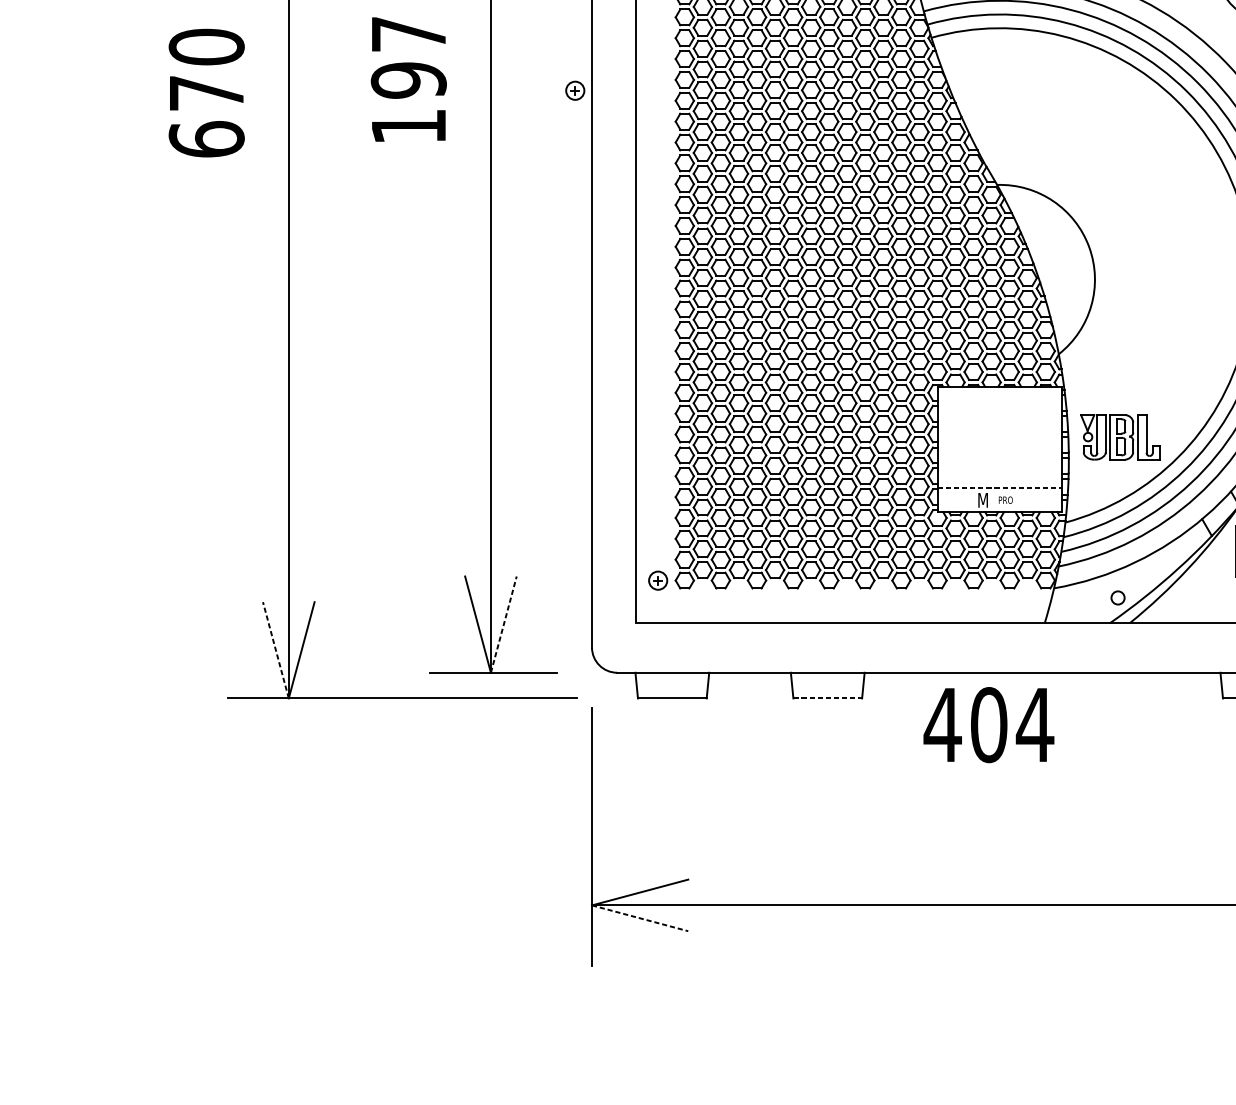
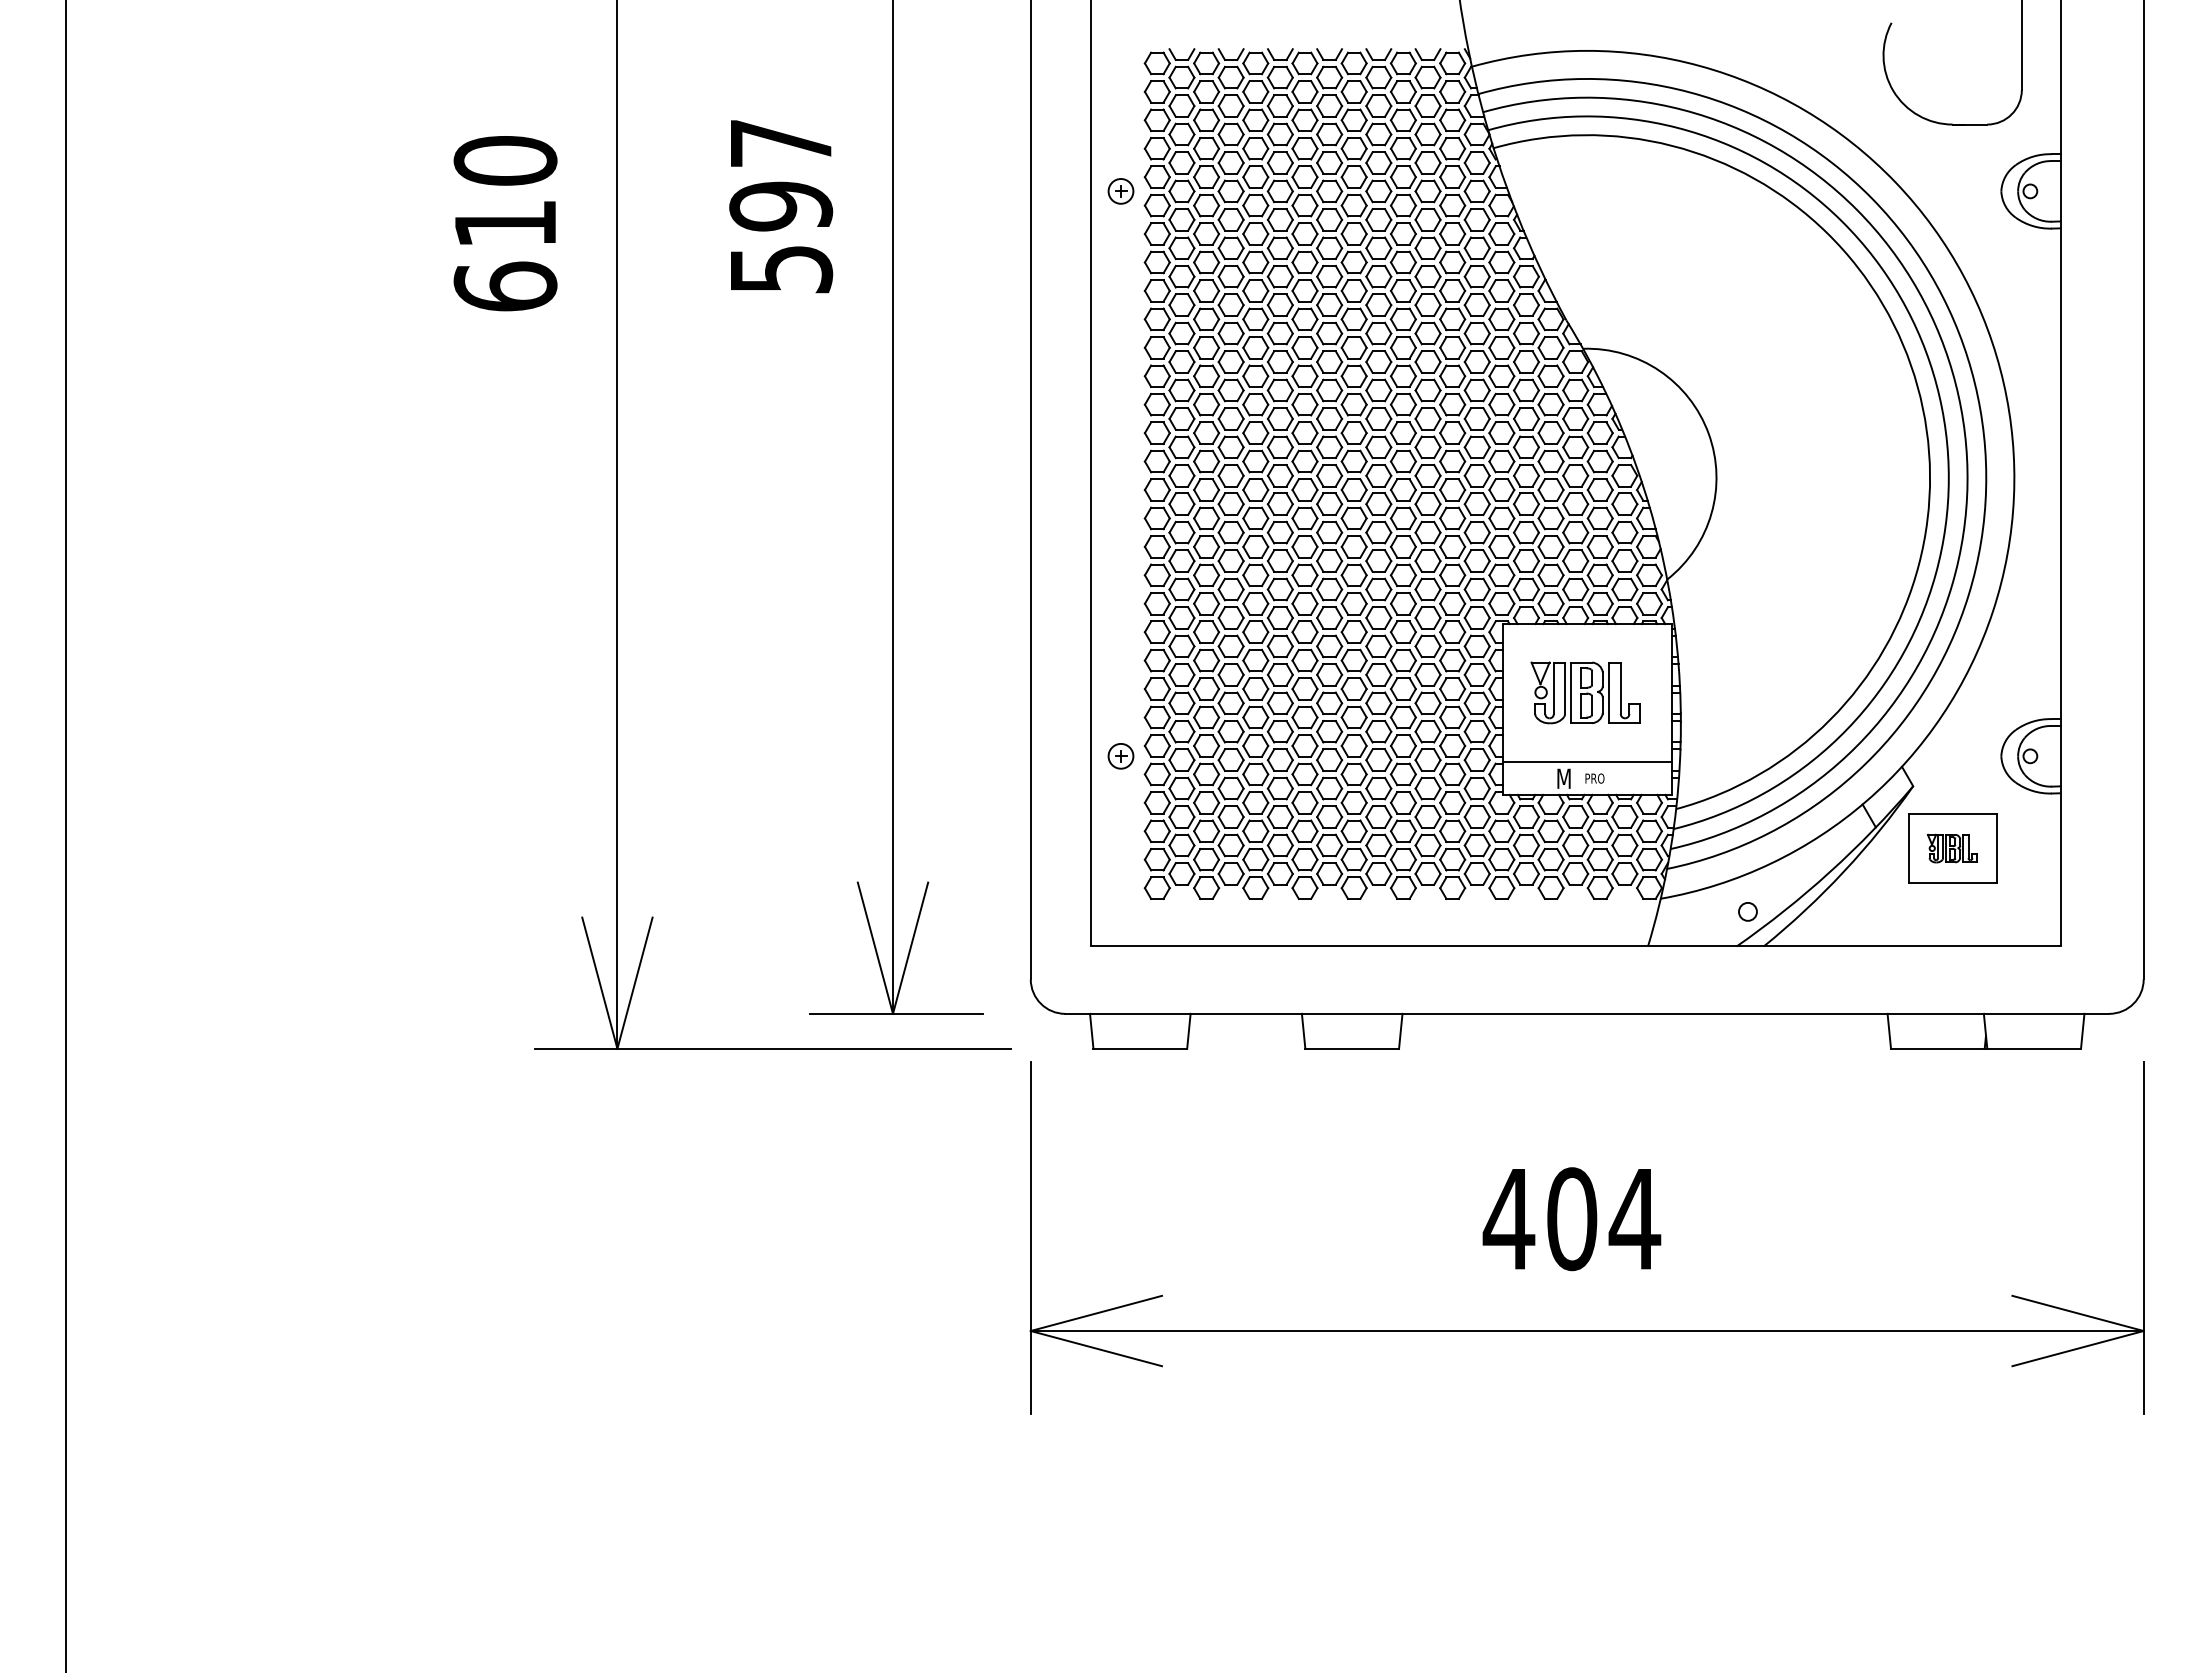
part: (574, 90) -> (1120, 191), moved
text: (206, 93) -> (505, 223), 670 -> 610
text: (409, 126) -> (782, 269), 197 -> 597
part: (1120, 437) -> (1585, 692), moved
line: (1000, 487) -> (1587, 761), dashed -> solid
part: (657, 580) -> (1120, 756), moved
line: (503, 624) -> (910, 948), dashed -> solid
line: (275, 650) -> (599, 983), dashed -> solid
line: (827, 698) -> (1352, 1048), dashed -> solid
text: (988, 725) -> (1571, 1219), moved
line: (640, 918) -> (1096, 1348), dashed -> solid

